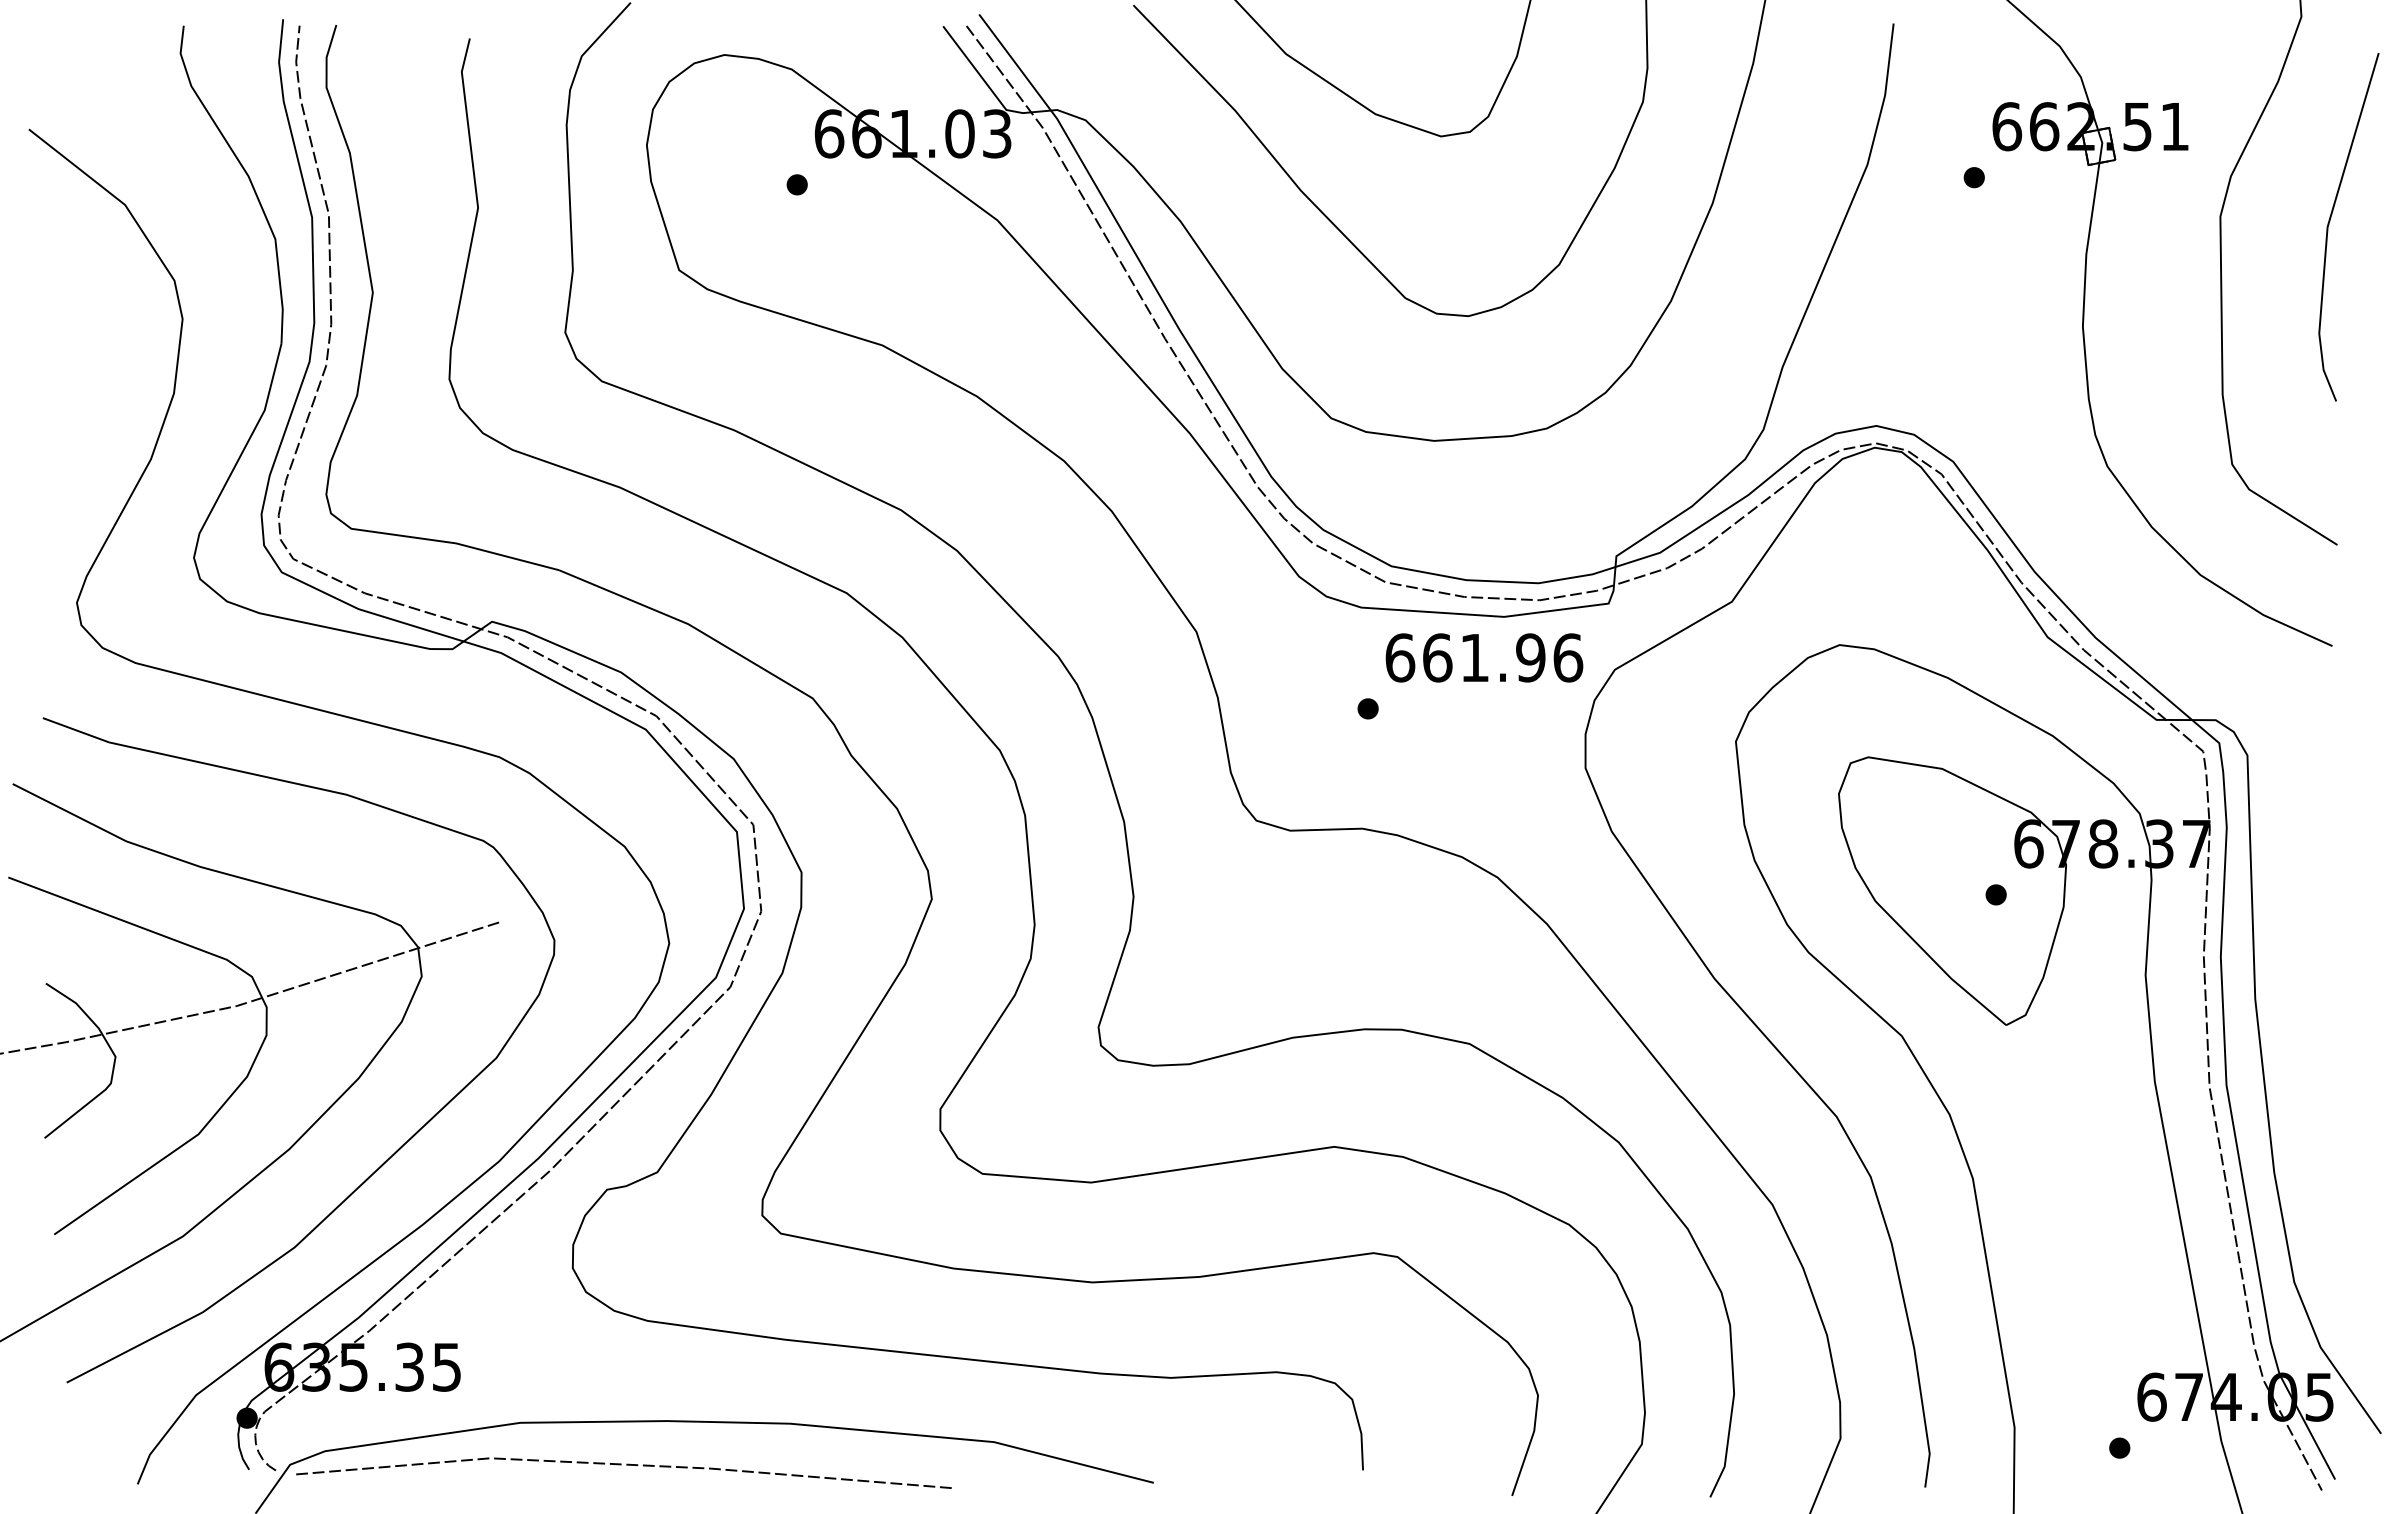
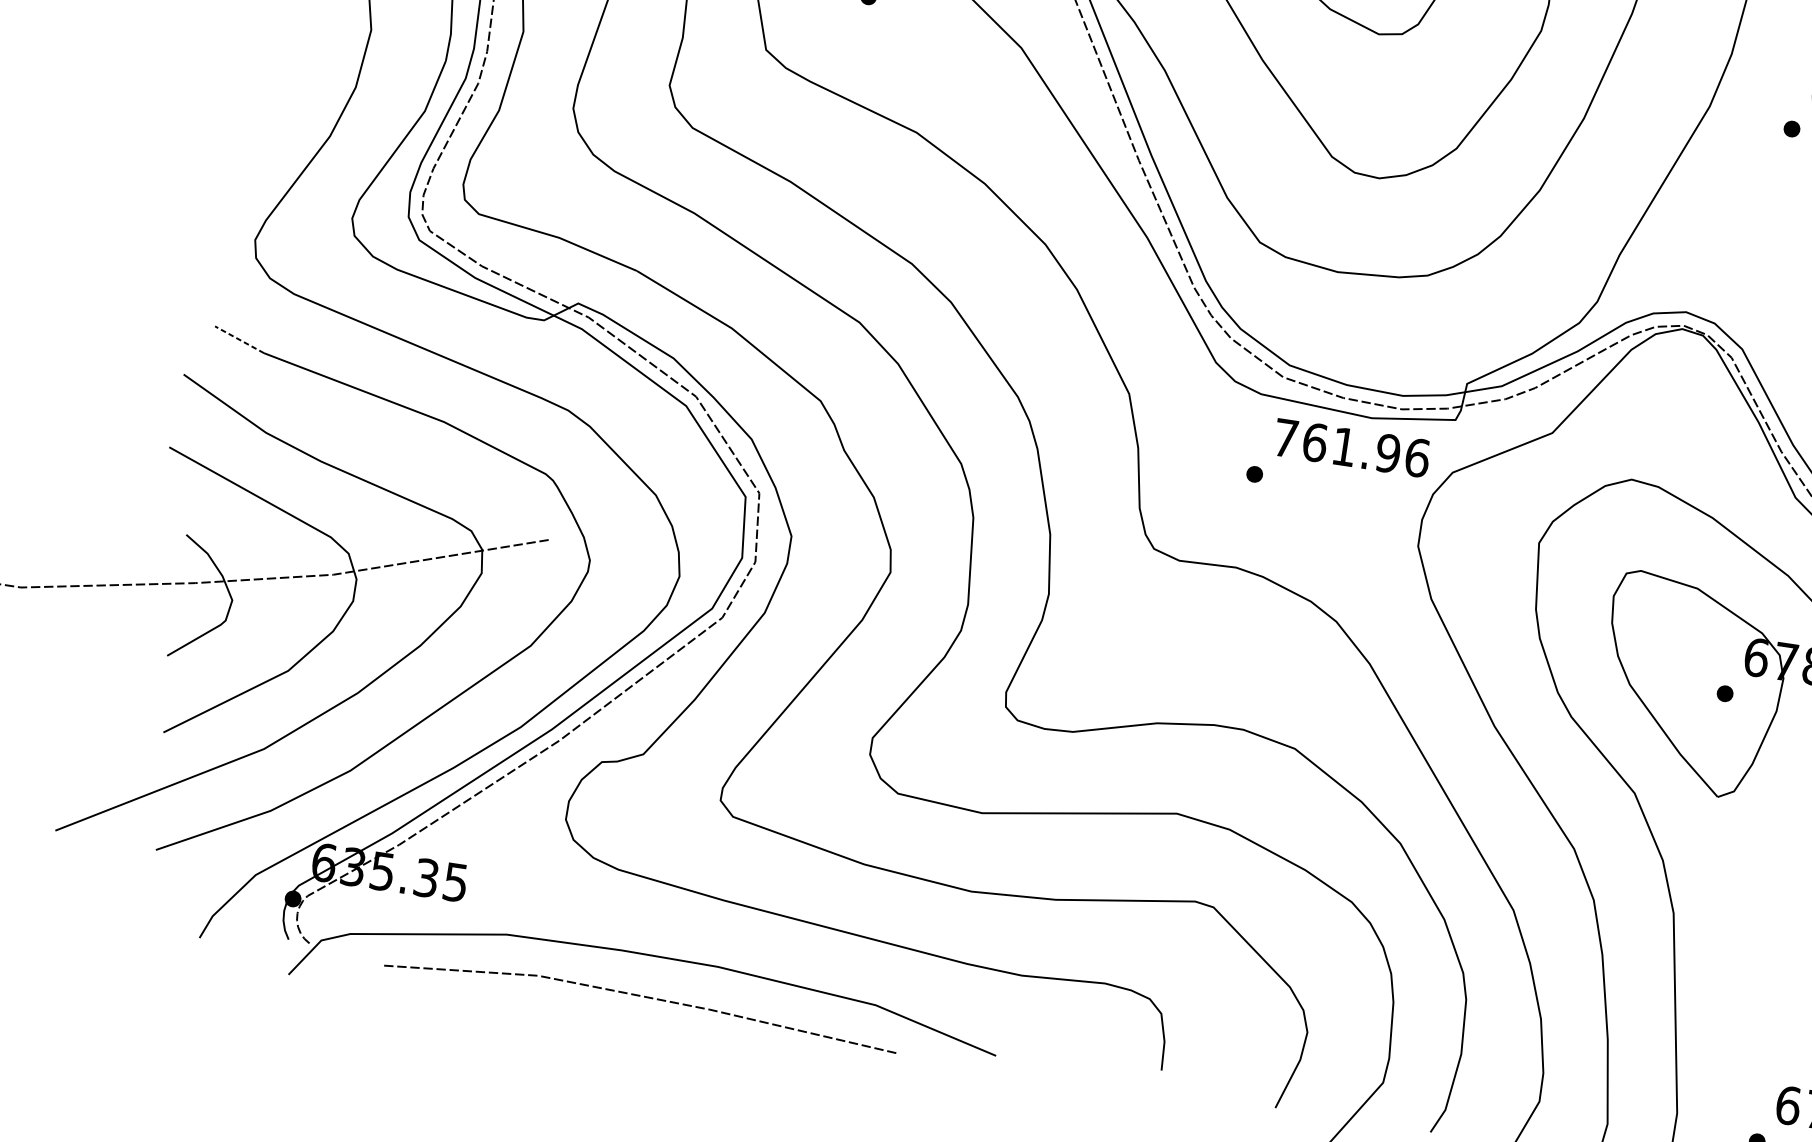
text: (1400, 657) -> (1286, 437), 661.96 -> 761.96
line: (75, 730) -> (239, 339), solid -> dashed
line: (621, 1465) -> (640, 996), moved

